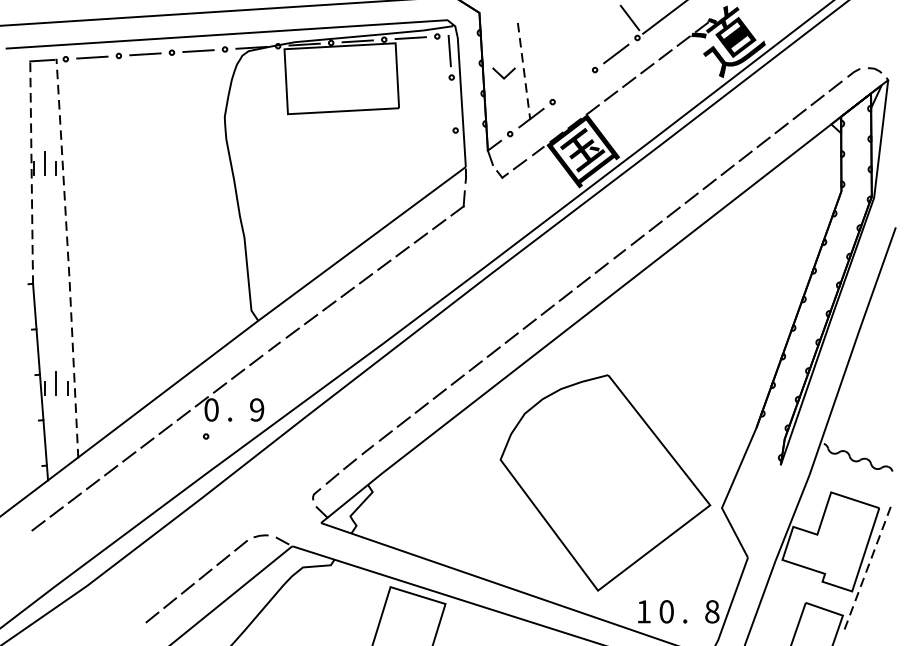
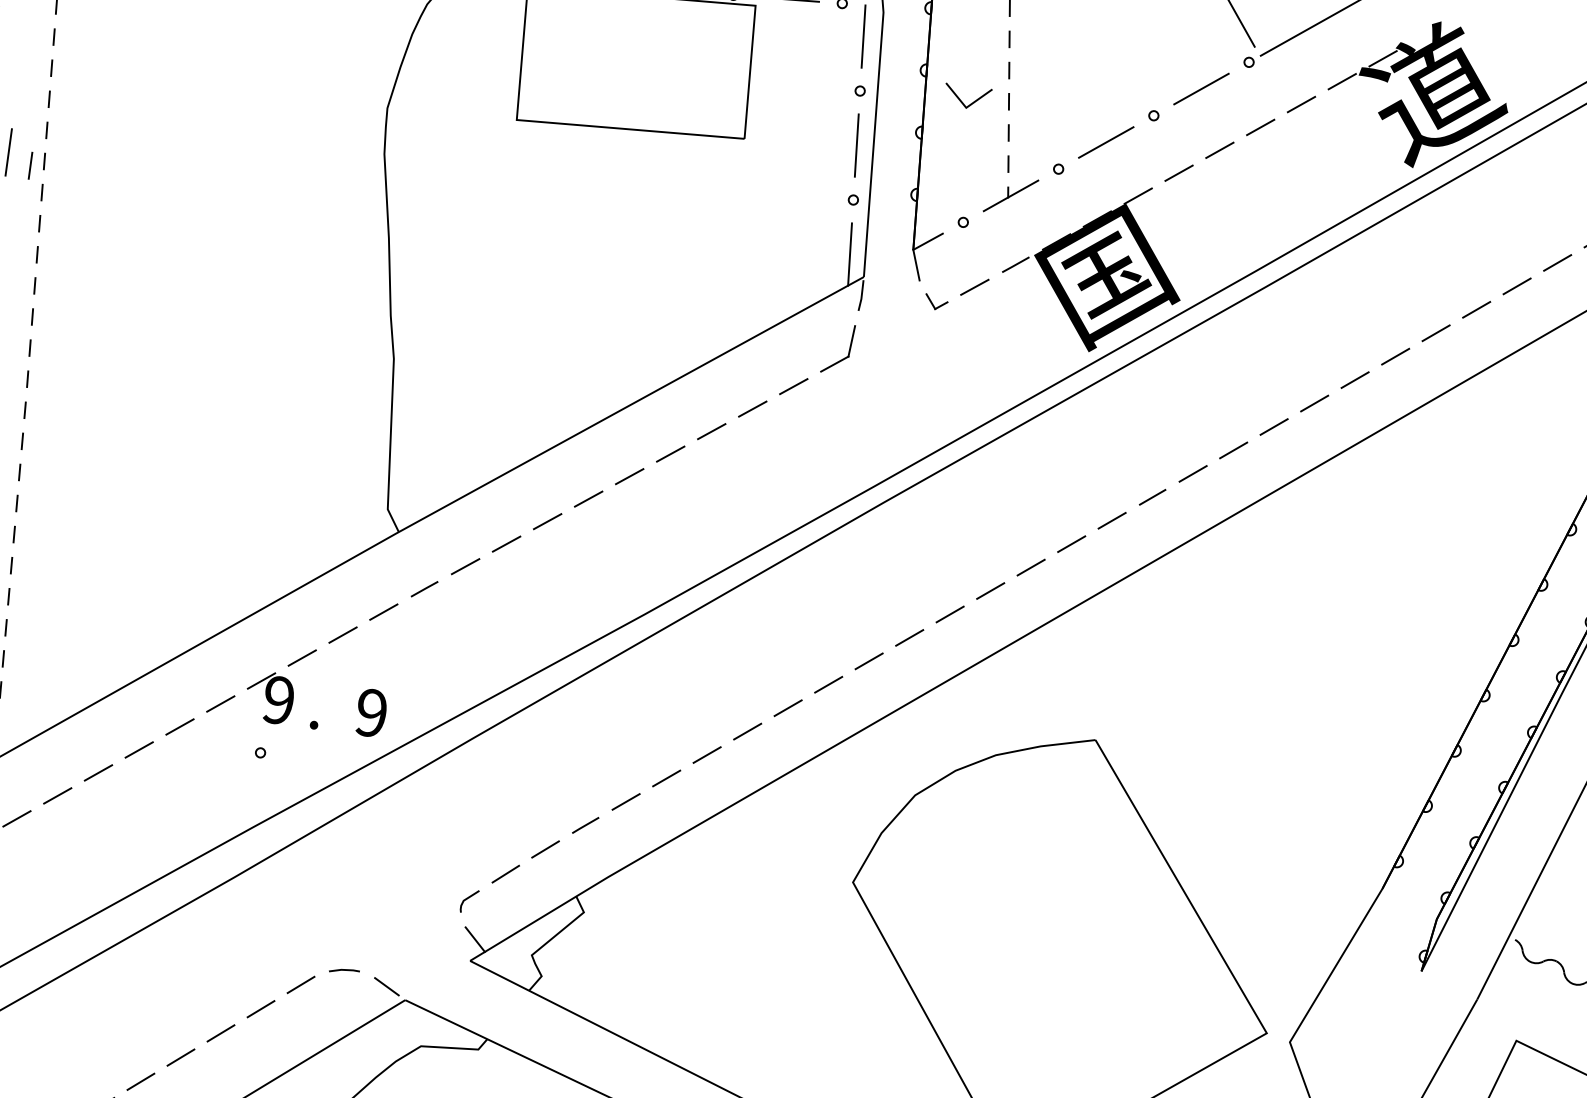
line: (573, 85) -> (1105, 141), added
line: (453, 103) -> (856, 144), added
line: (457, 156) -> (849, 253), added
text: (211, 409) -> (278, 699), 0 -> 9

